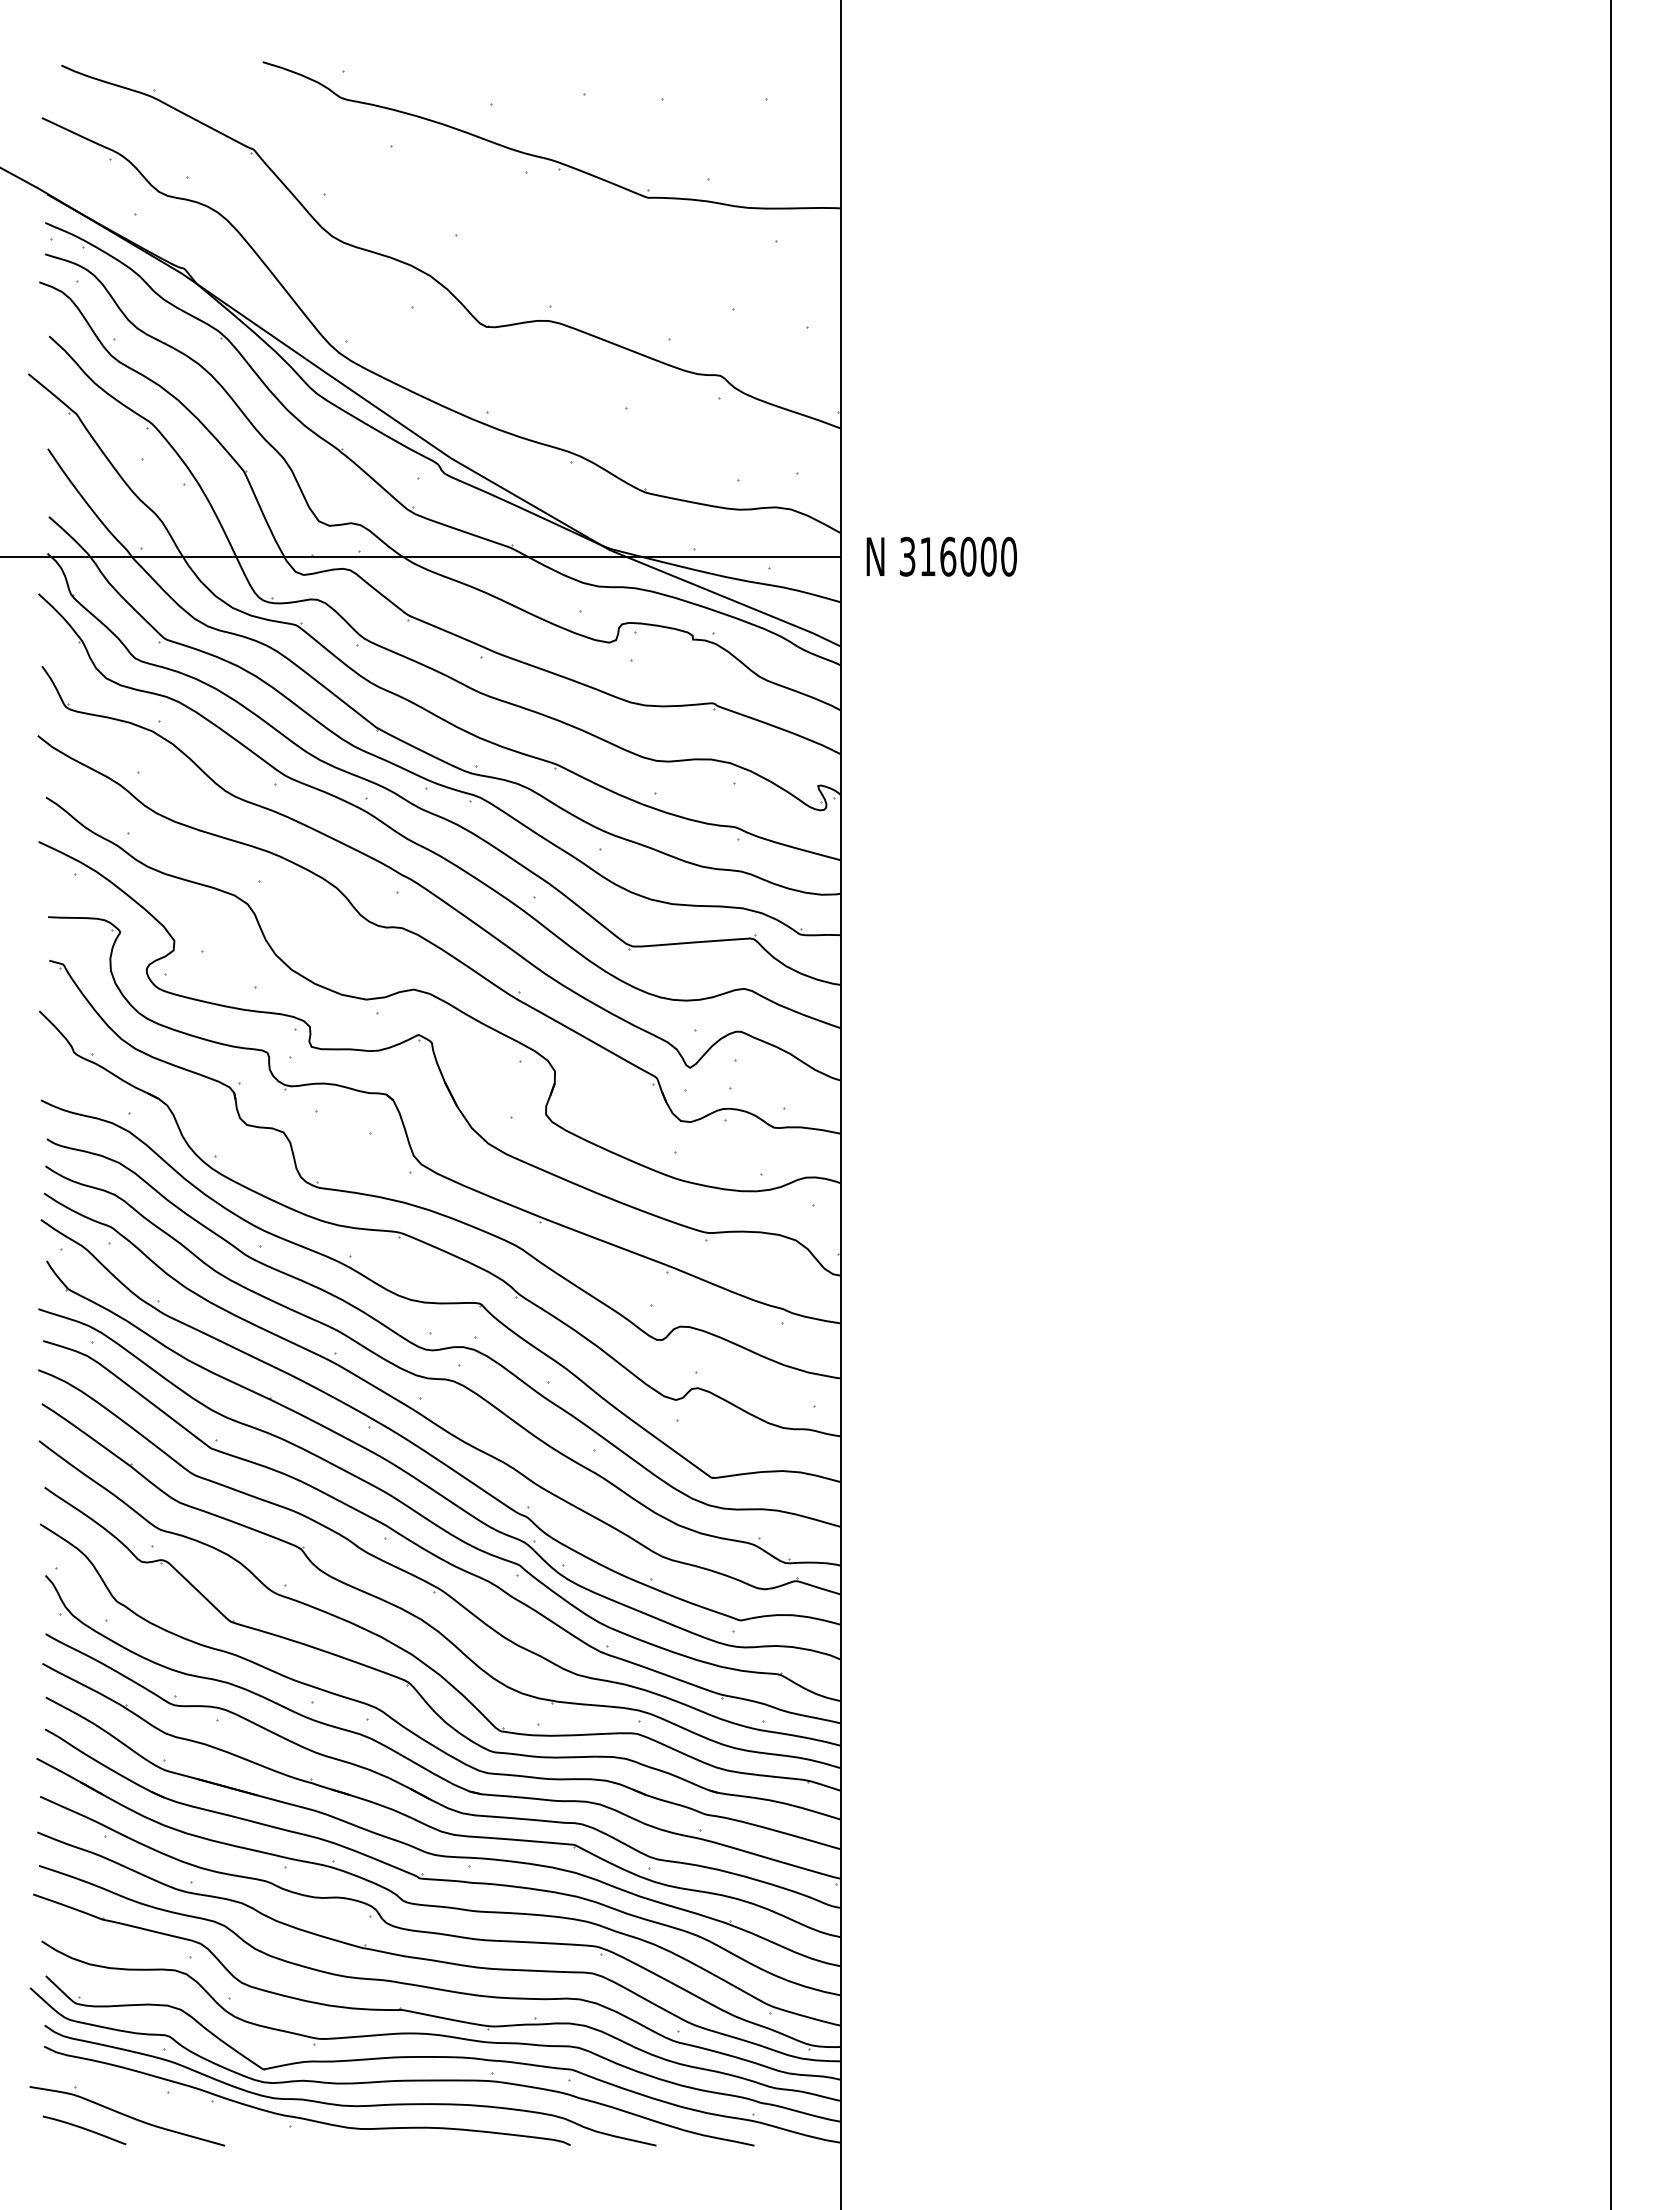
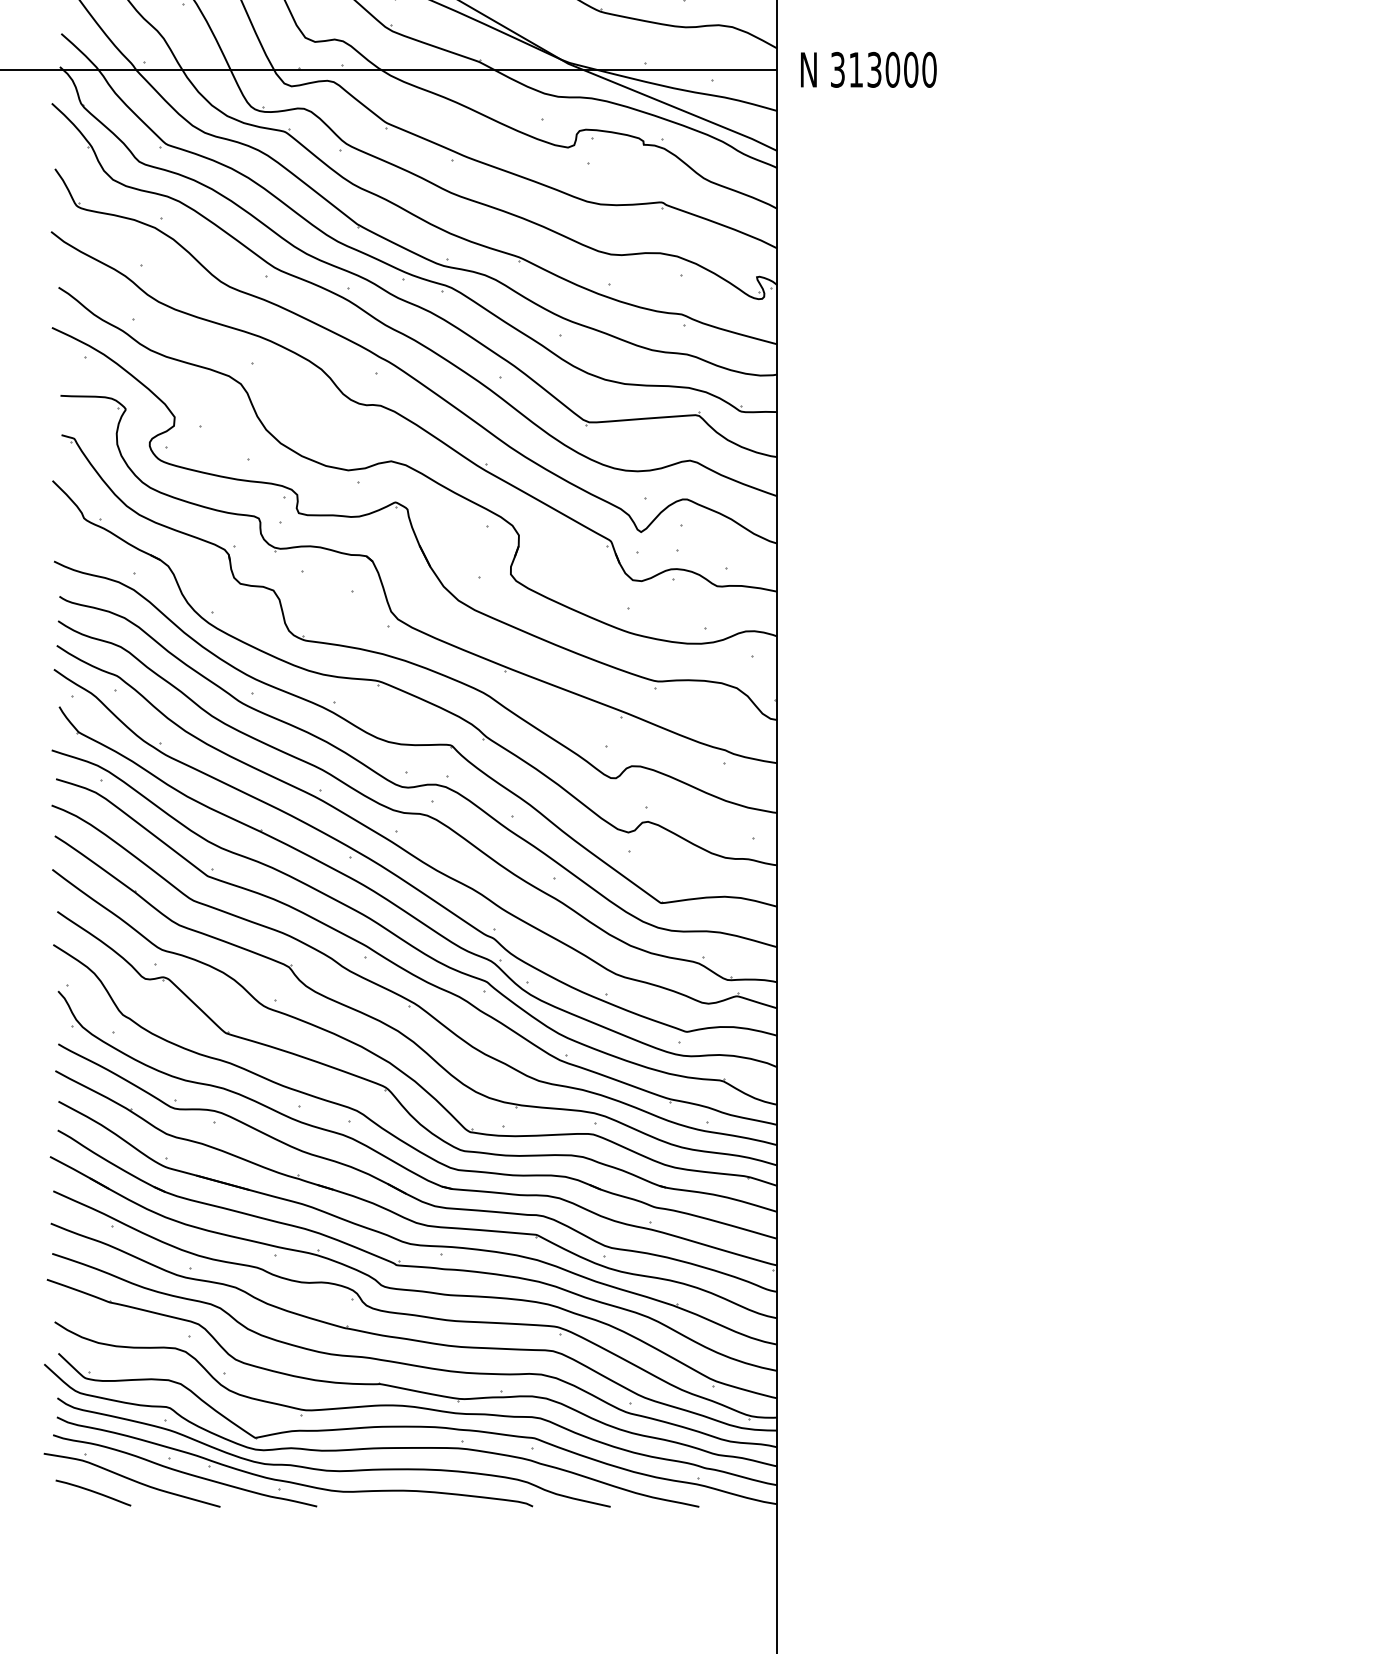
text: (948, 556) -> (874, 69), 316000 -> 313000
curve: (185, 2107) -> (184, 1472), added

